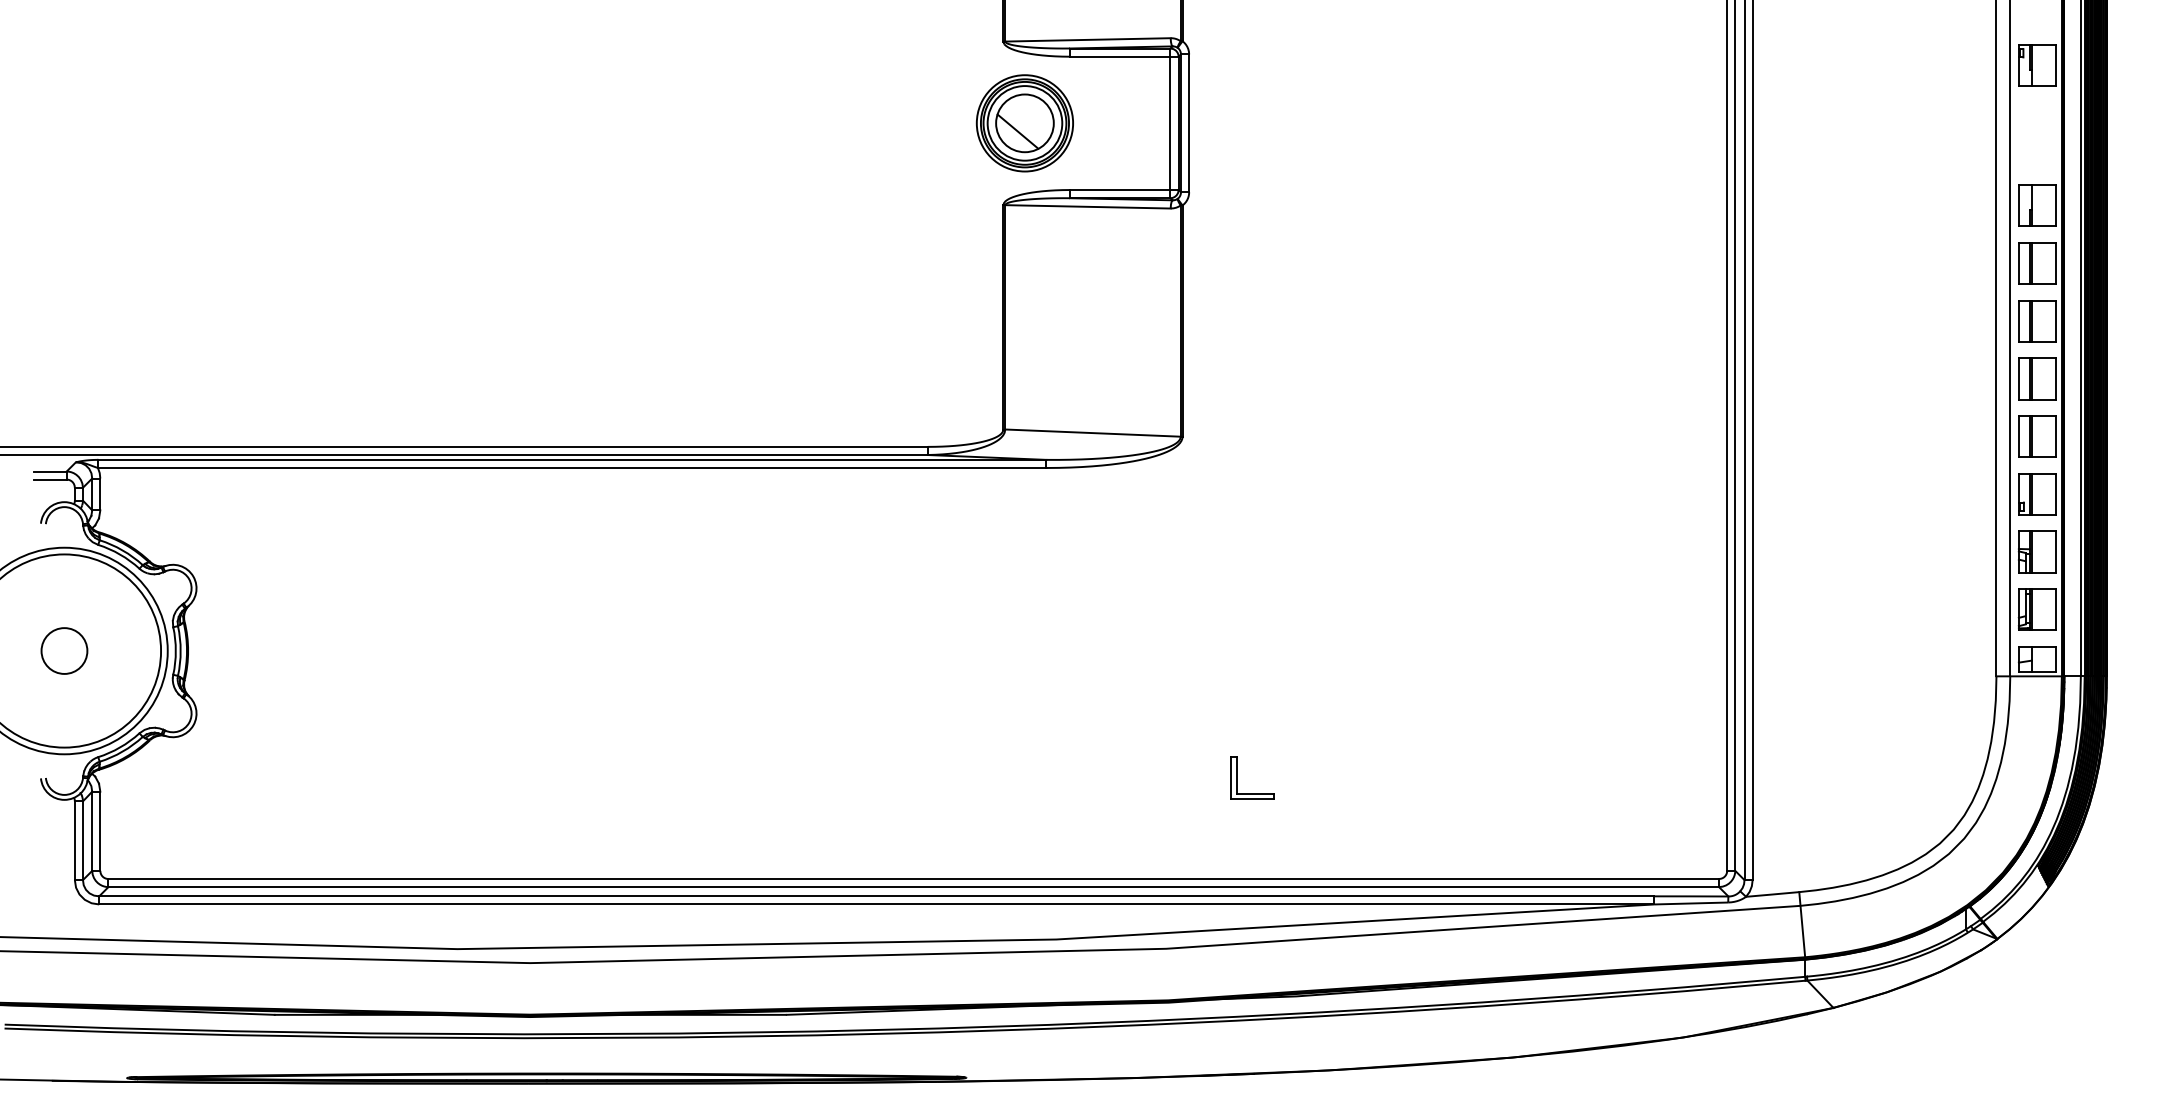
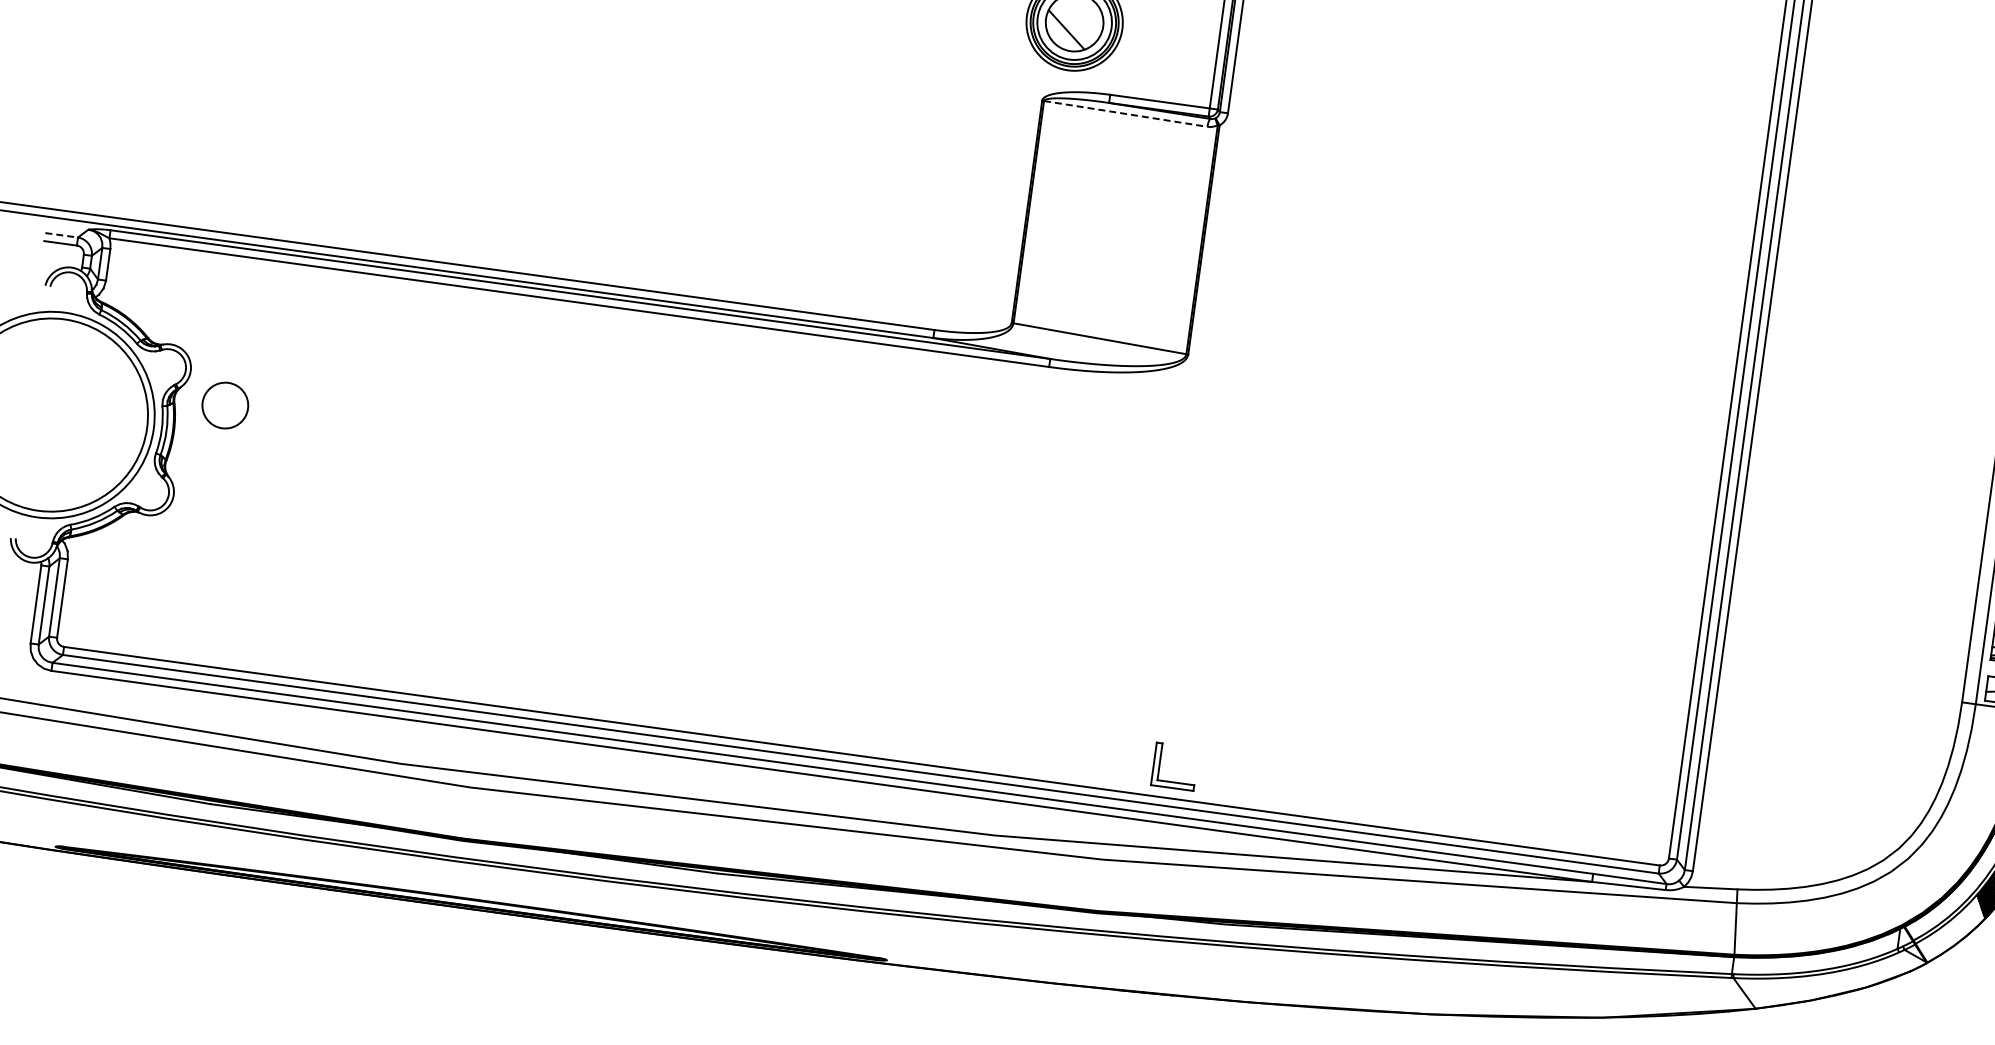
line: (1087, 206) -> (1125, 113), solid -> dashed
line: (50, 471) -> (61, 235), solid -> dashed
circle: (64, 650) -> (225, 405), moved
part: (1237, 777) -> (1160, 764), moved

